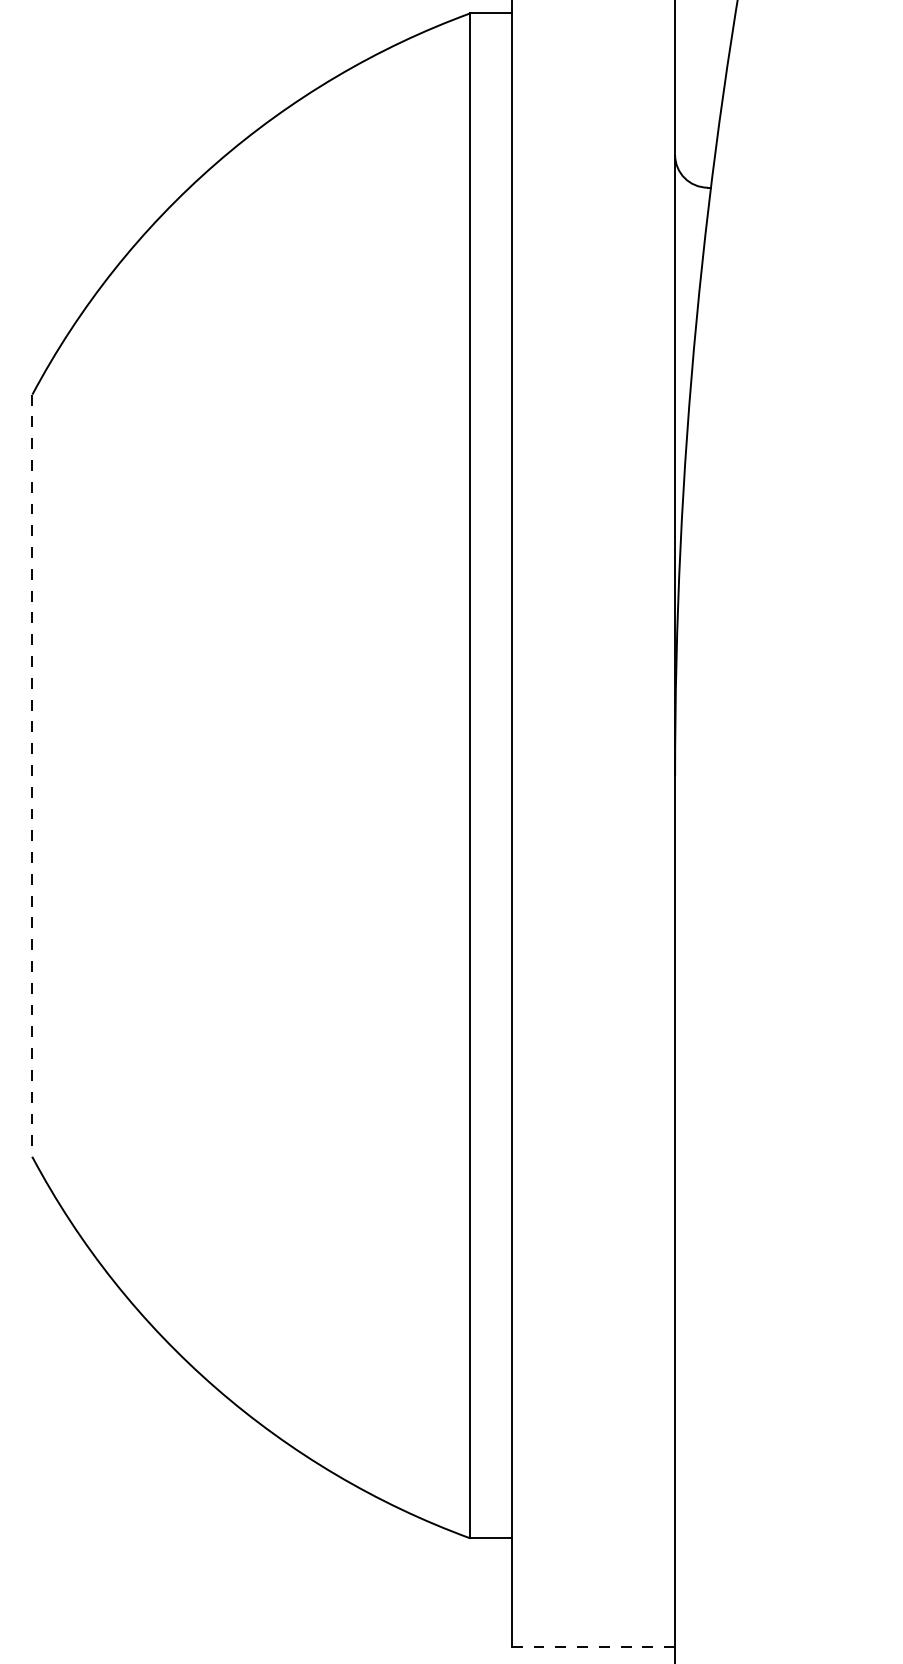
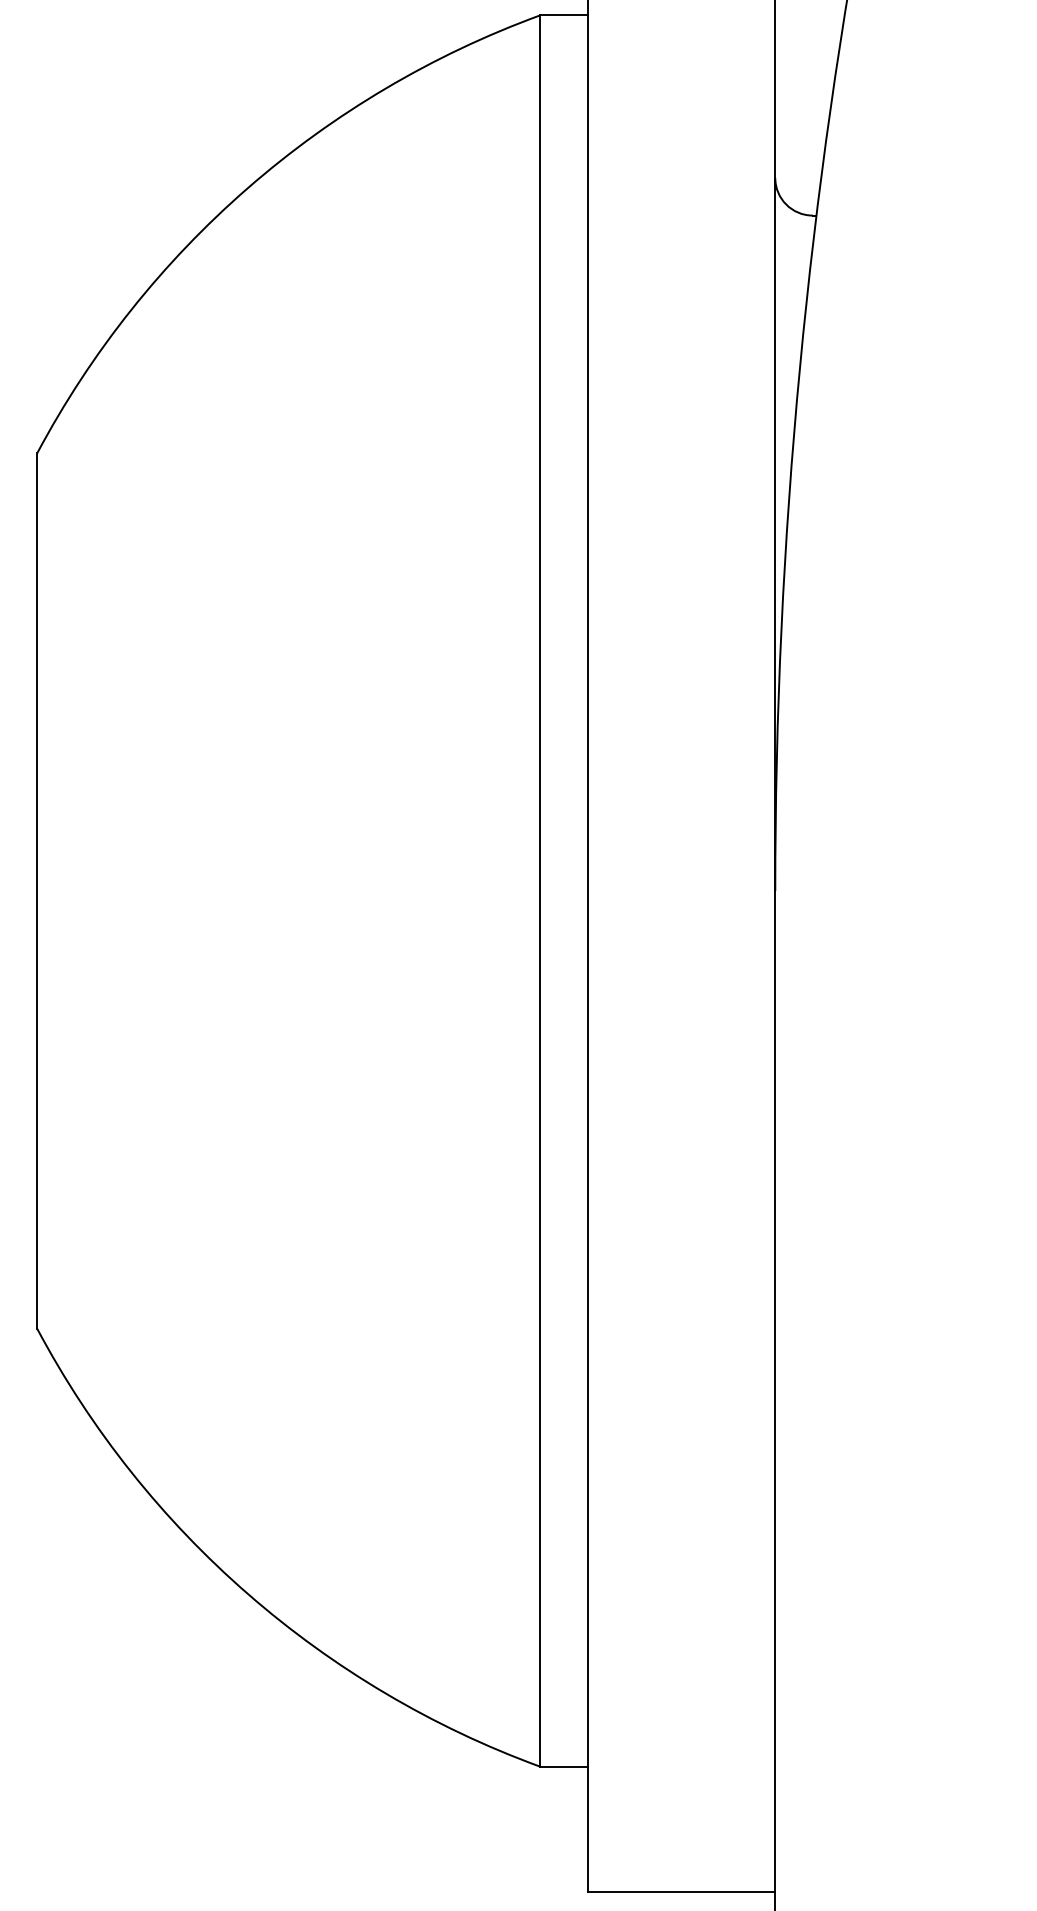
line: (32, 776) -> (37, 891), dashed -> solid
line: (593, 1647) -> (681, 1891), dashed -> solid

